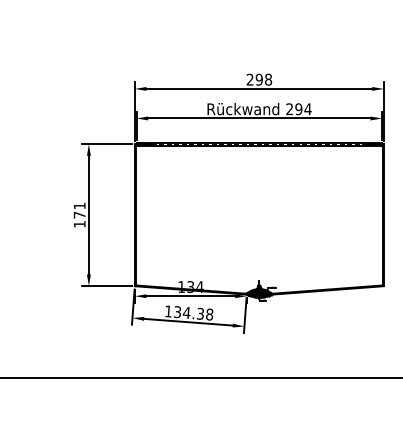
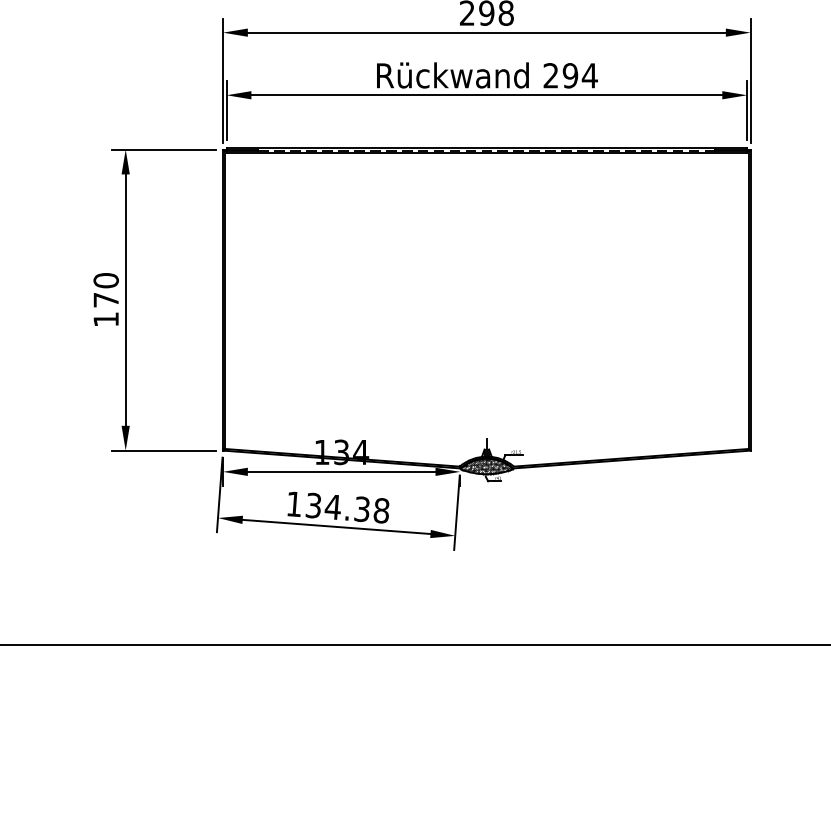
text: (79, 205) -> (105, 279), 171 -> 170

